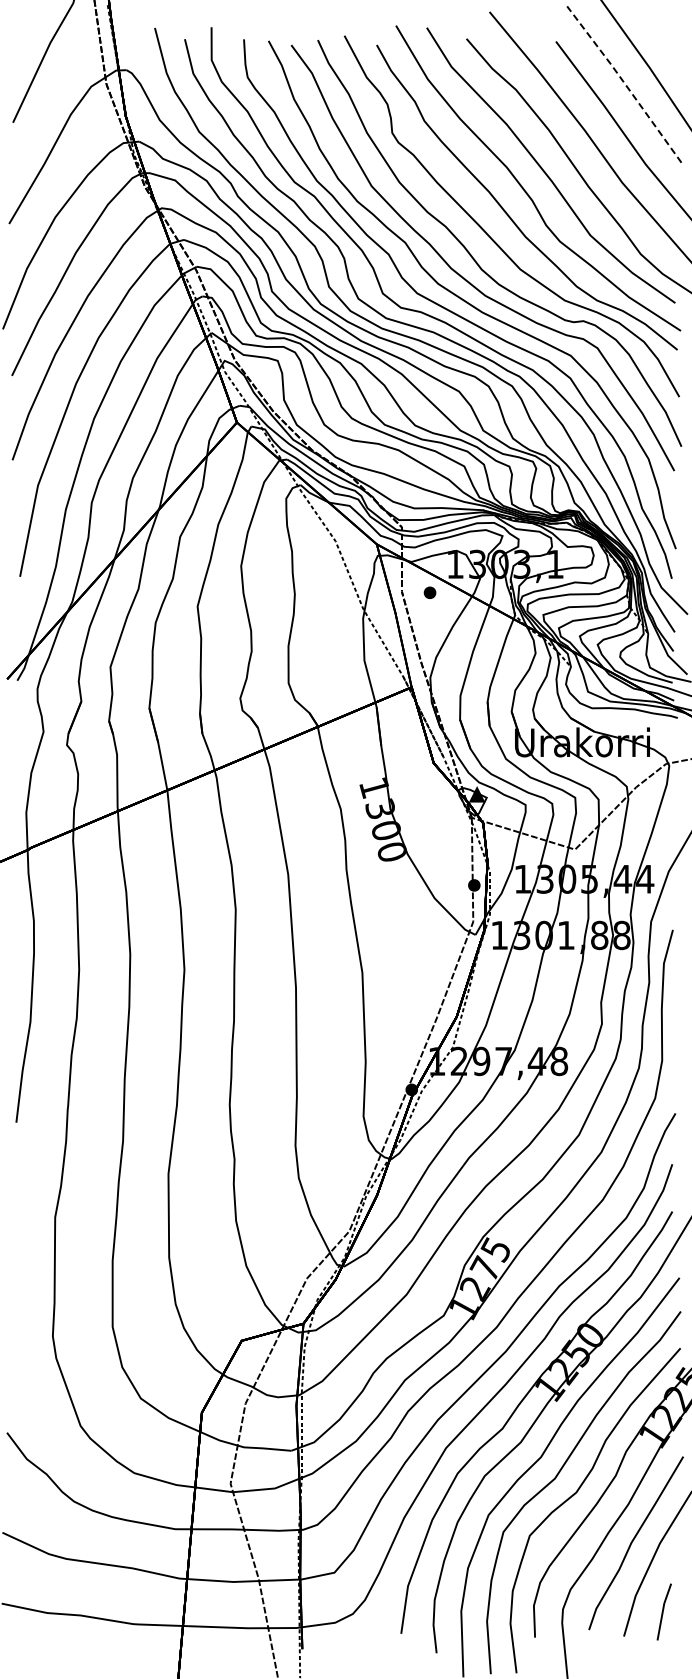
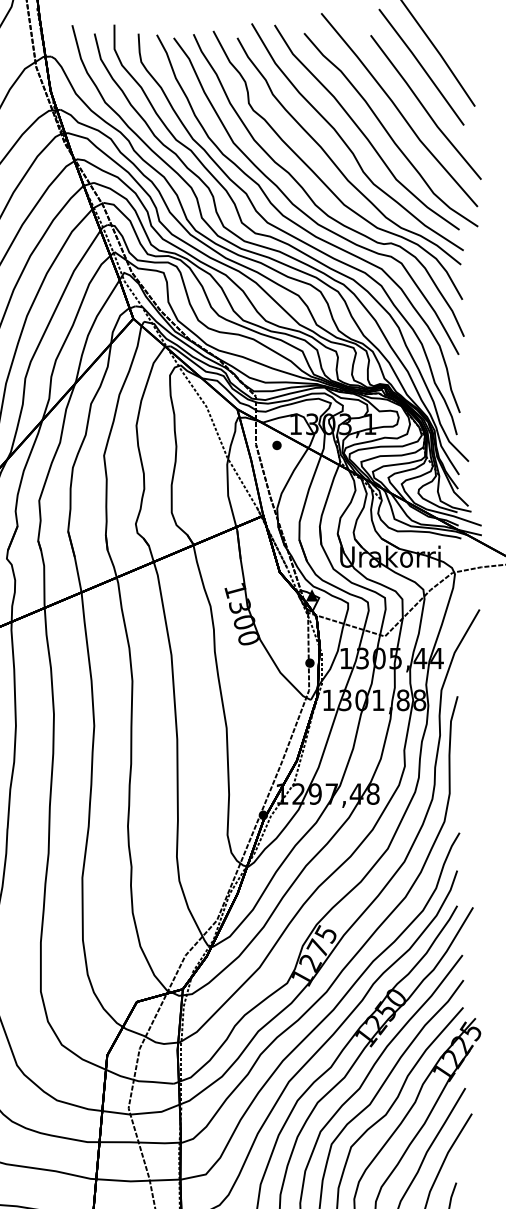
line: (624, 83) -> (421, 66), dashed -> solid

